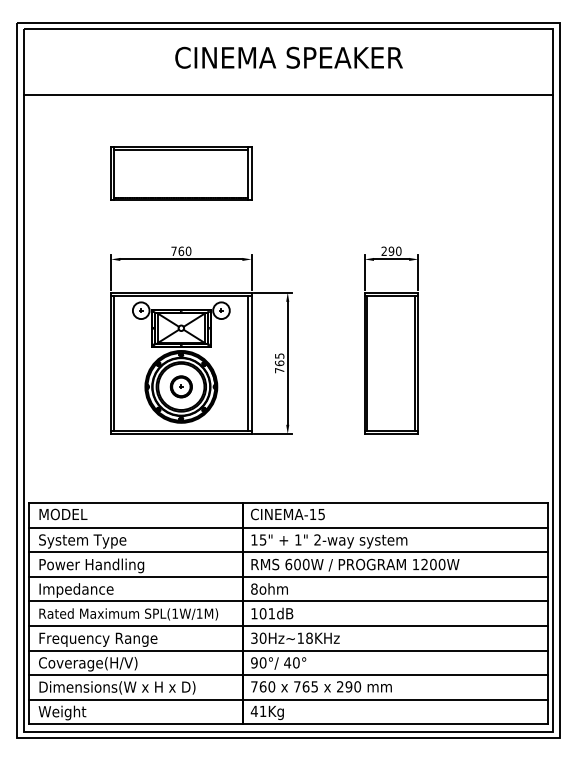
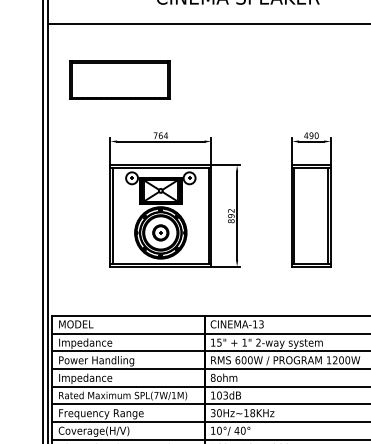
part: (181, 173) -> (120, 79), moved
text: (384, 250) -> (306, 135), 290 -> 490
text: (188, 251) -> (165, 135), 760 -> 764
text: (279, 363) -> (231, 216), 765 -> 892
text: (321, 513) -> (261, 323), CINEMA-15 -> CINEMA-13
text: (82, 541) -> (89, 343), System Type -> Impedance
text: (174, 613) -> (155, 395), SPL(1W/1M) -> SPL(7W/1M)
text: (271, 613) -> (225, 395), 101dB -> 103dB
text: (254, 662) -> (213, 430), 90°/ -> 10°/

